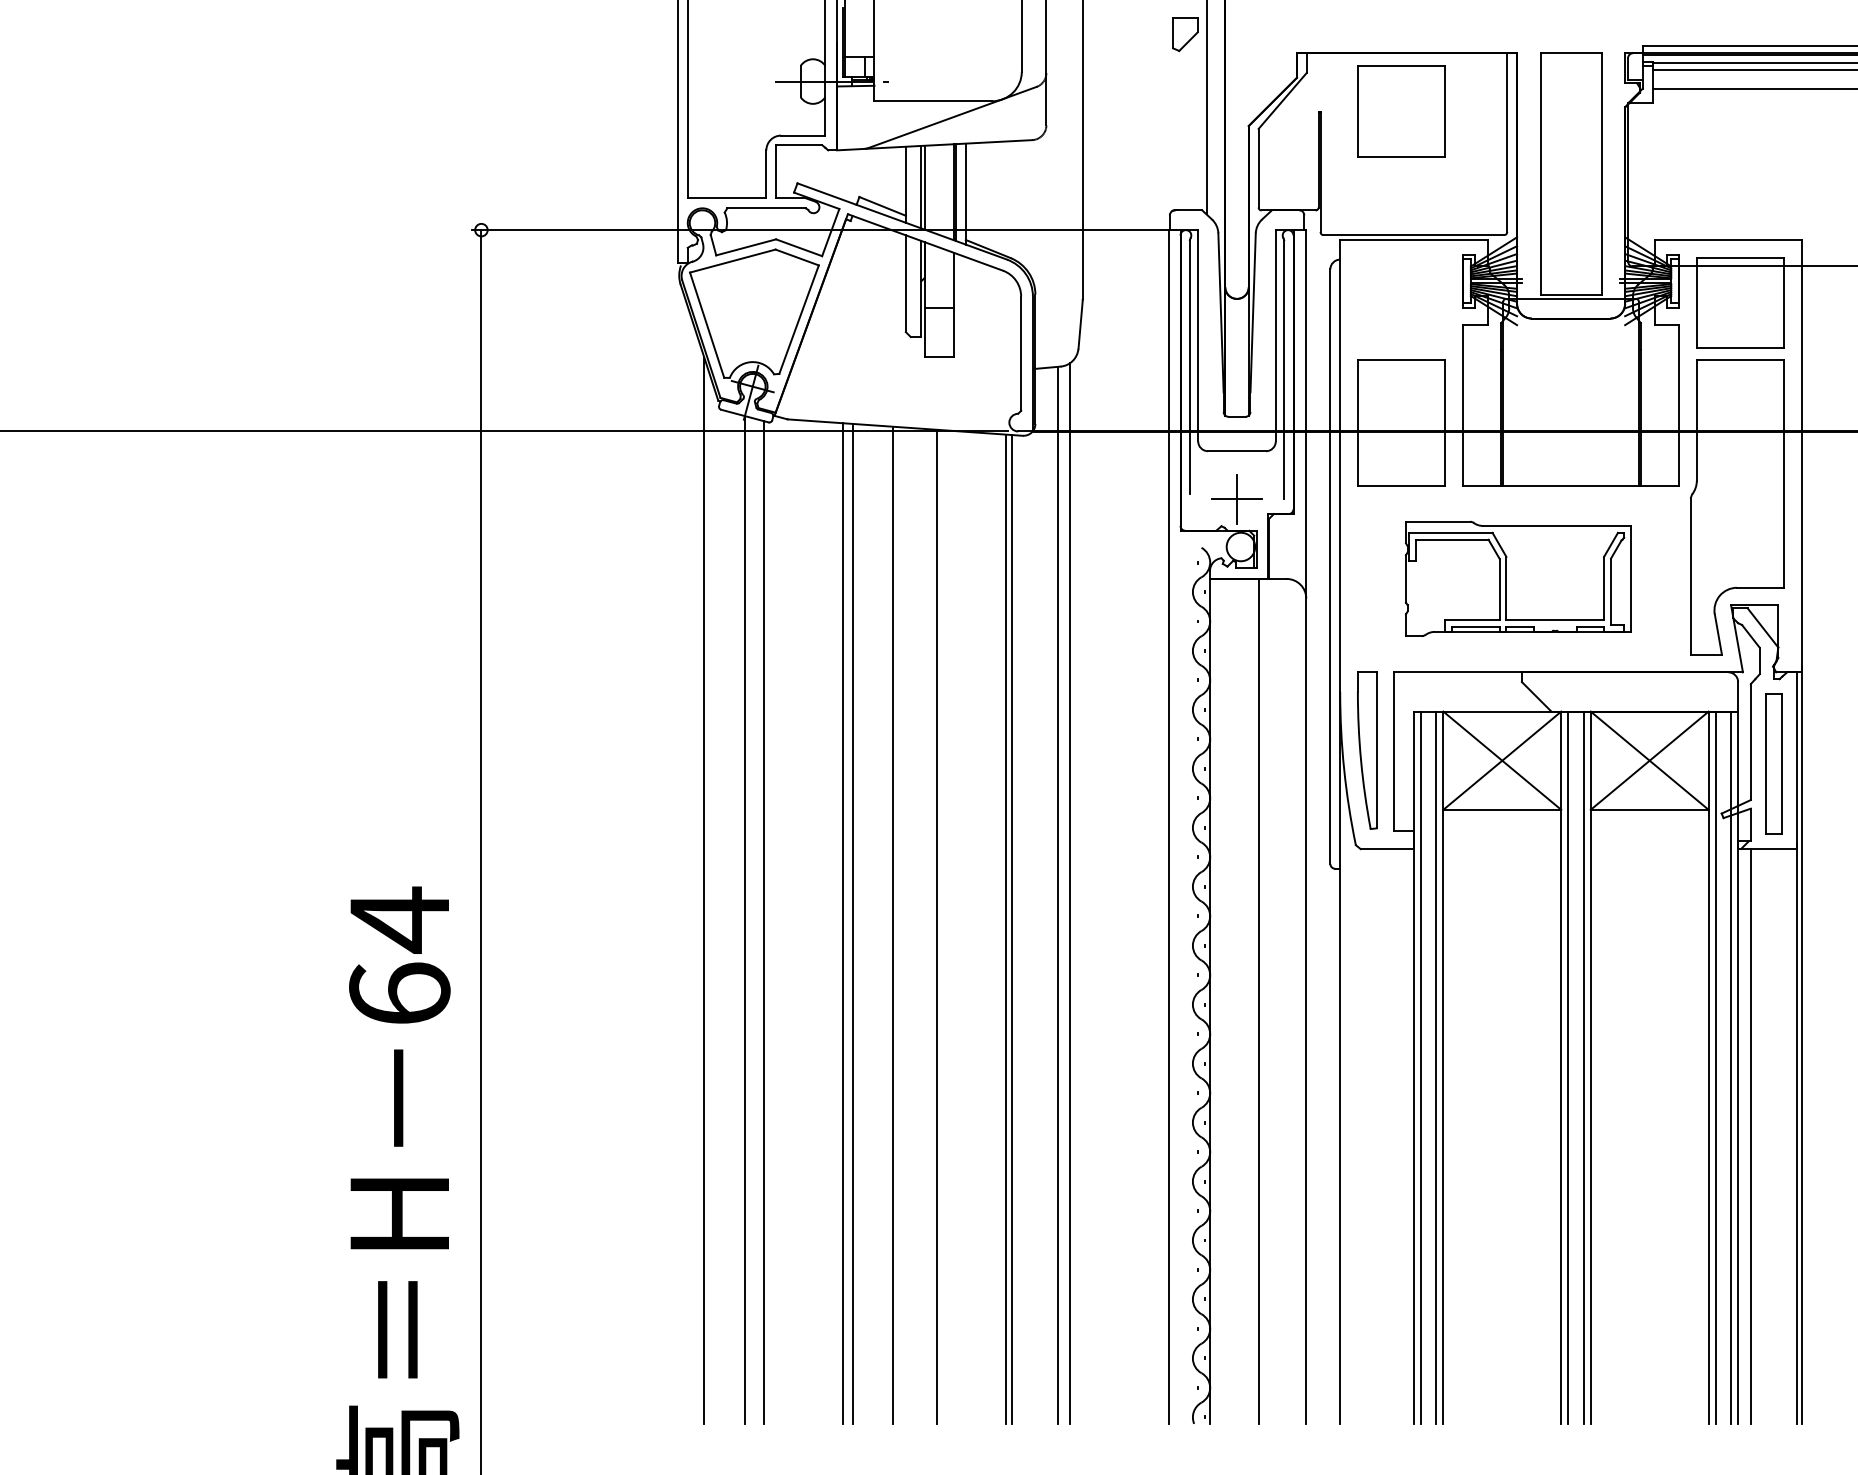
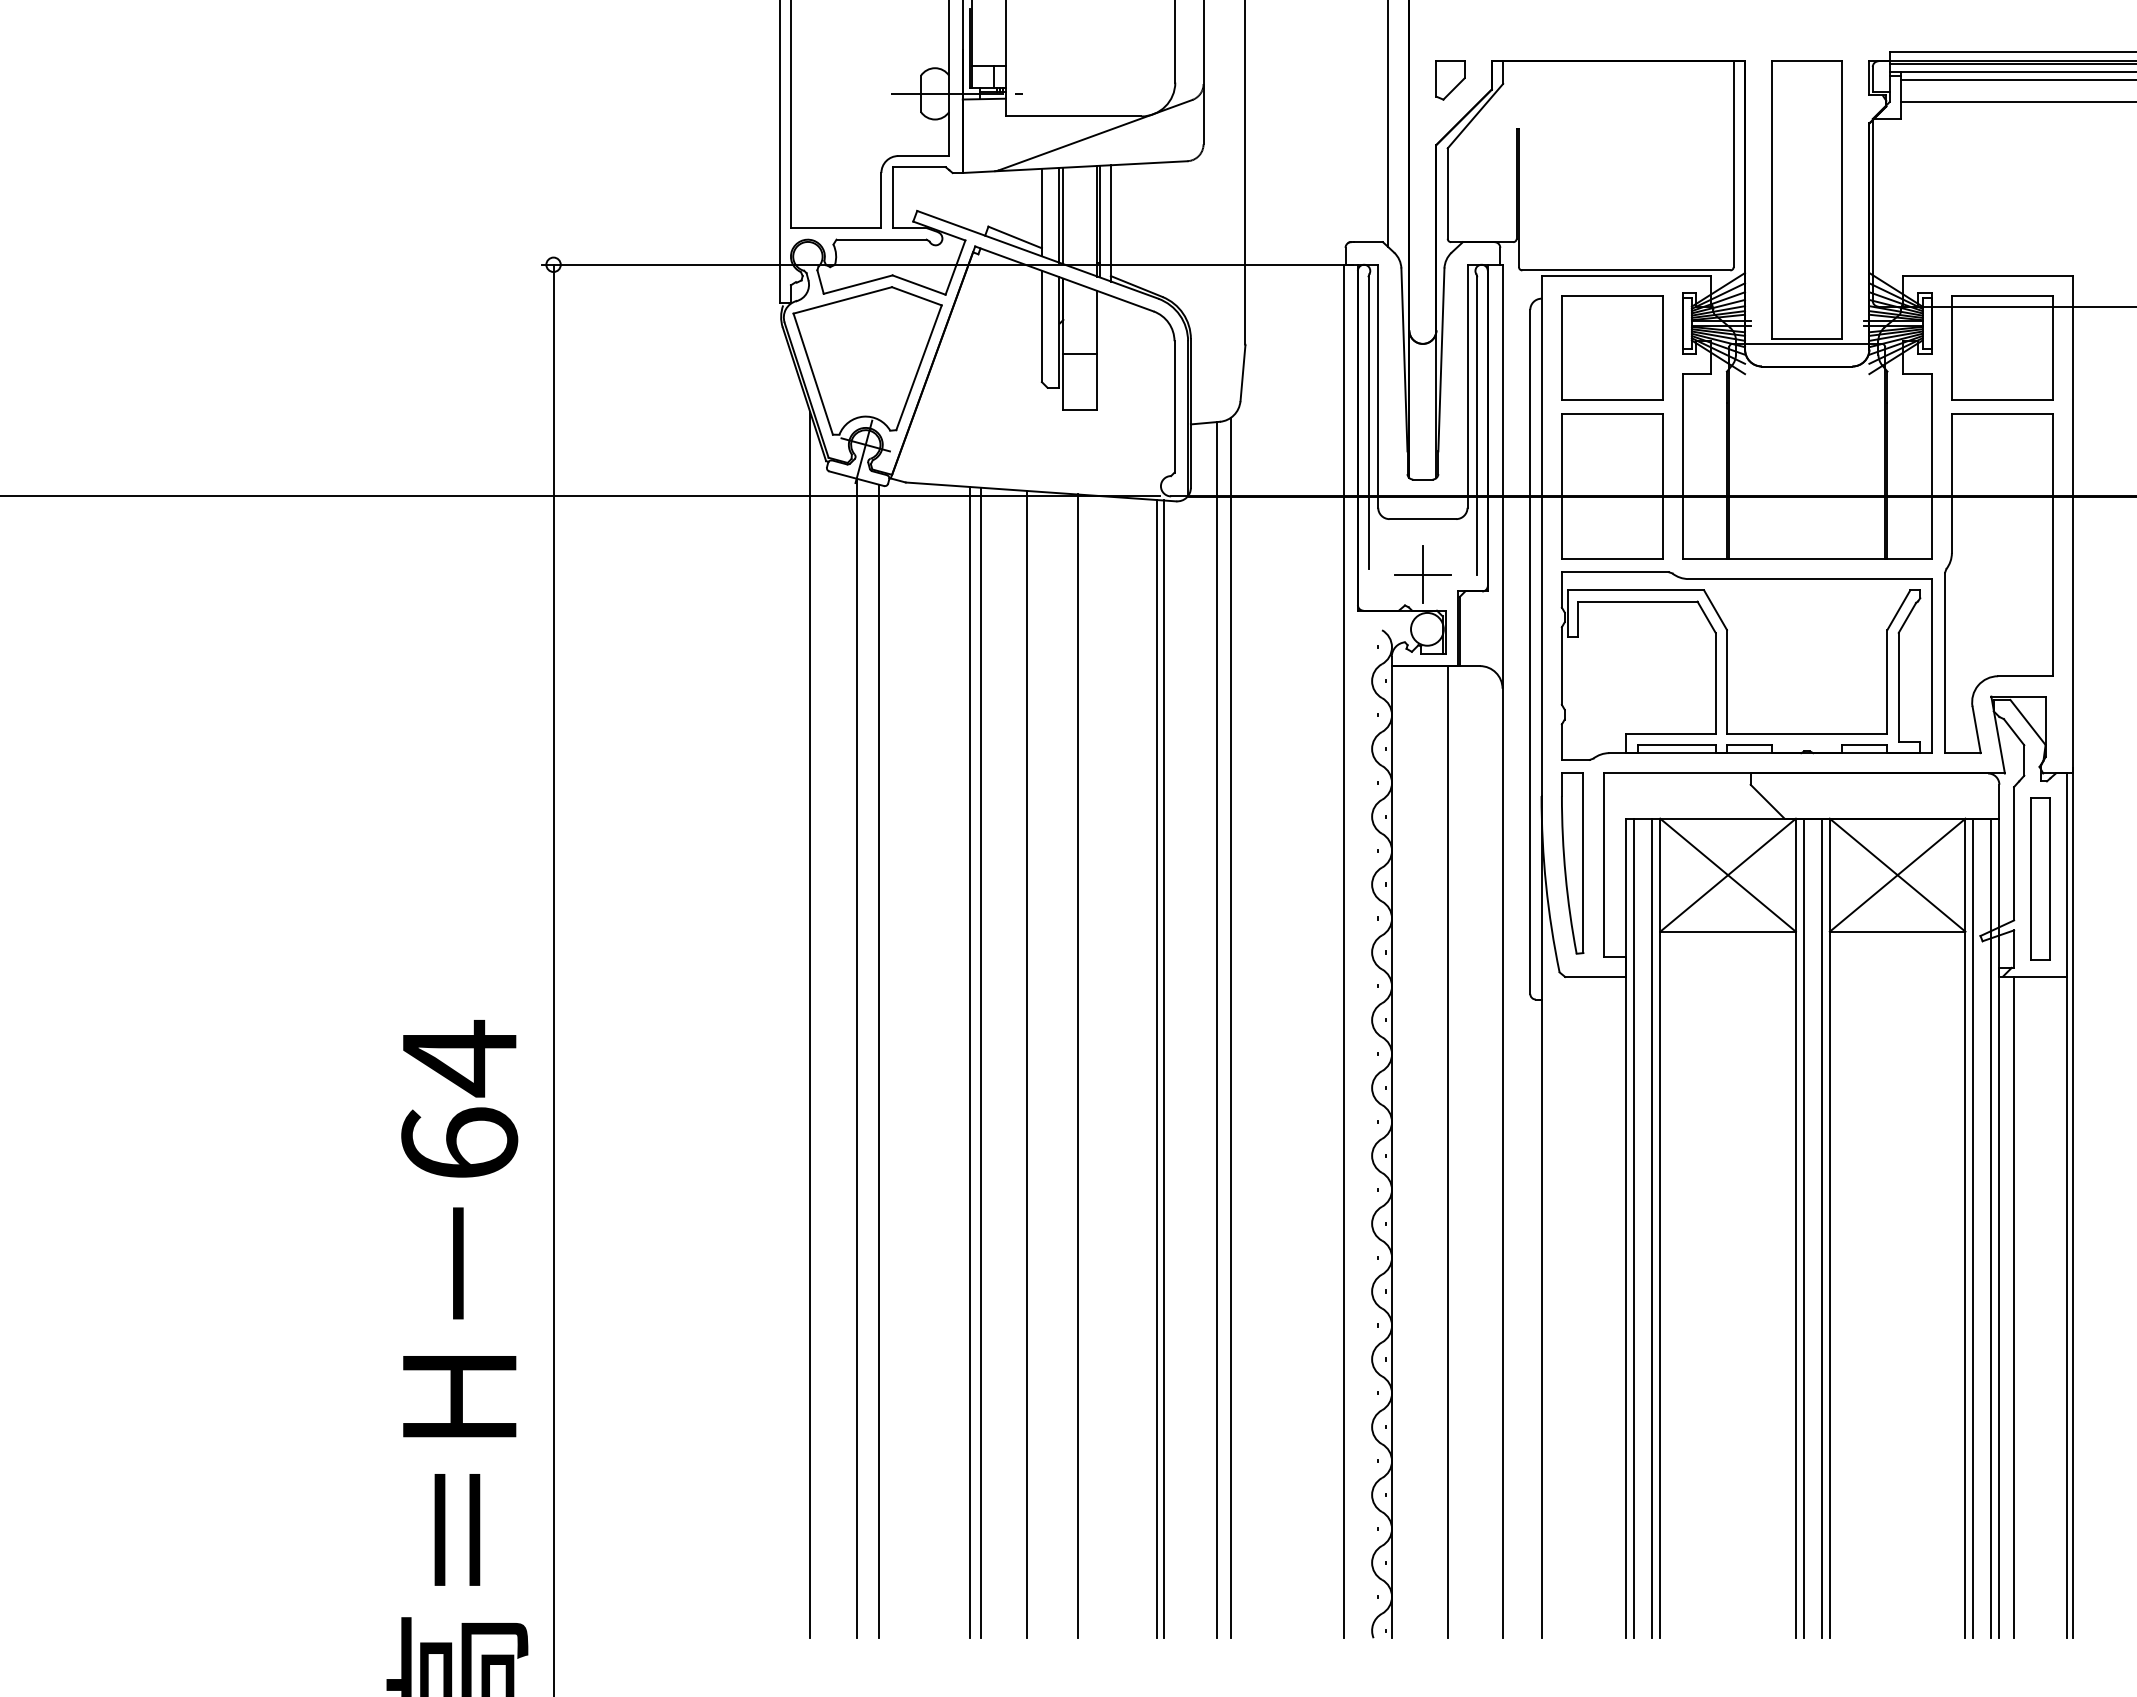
part: (1185, 34) -> (1450, 80), moved
part: (1401, 110) -> (1612, 347), moved
part: (1518, 578) -> (1746, 665), size x1.43

